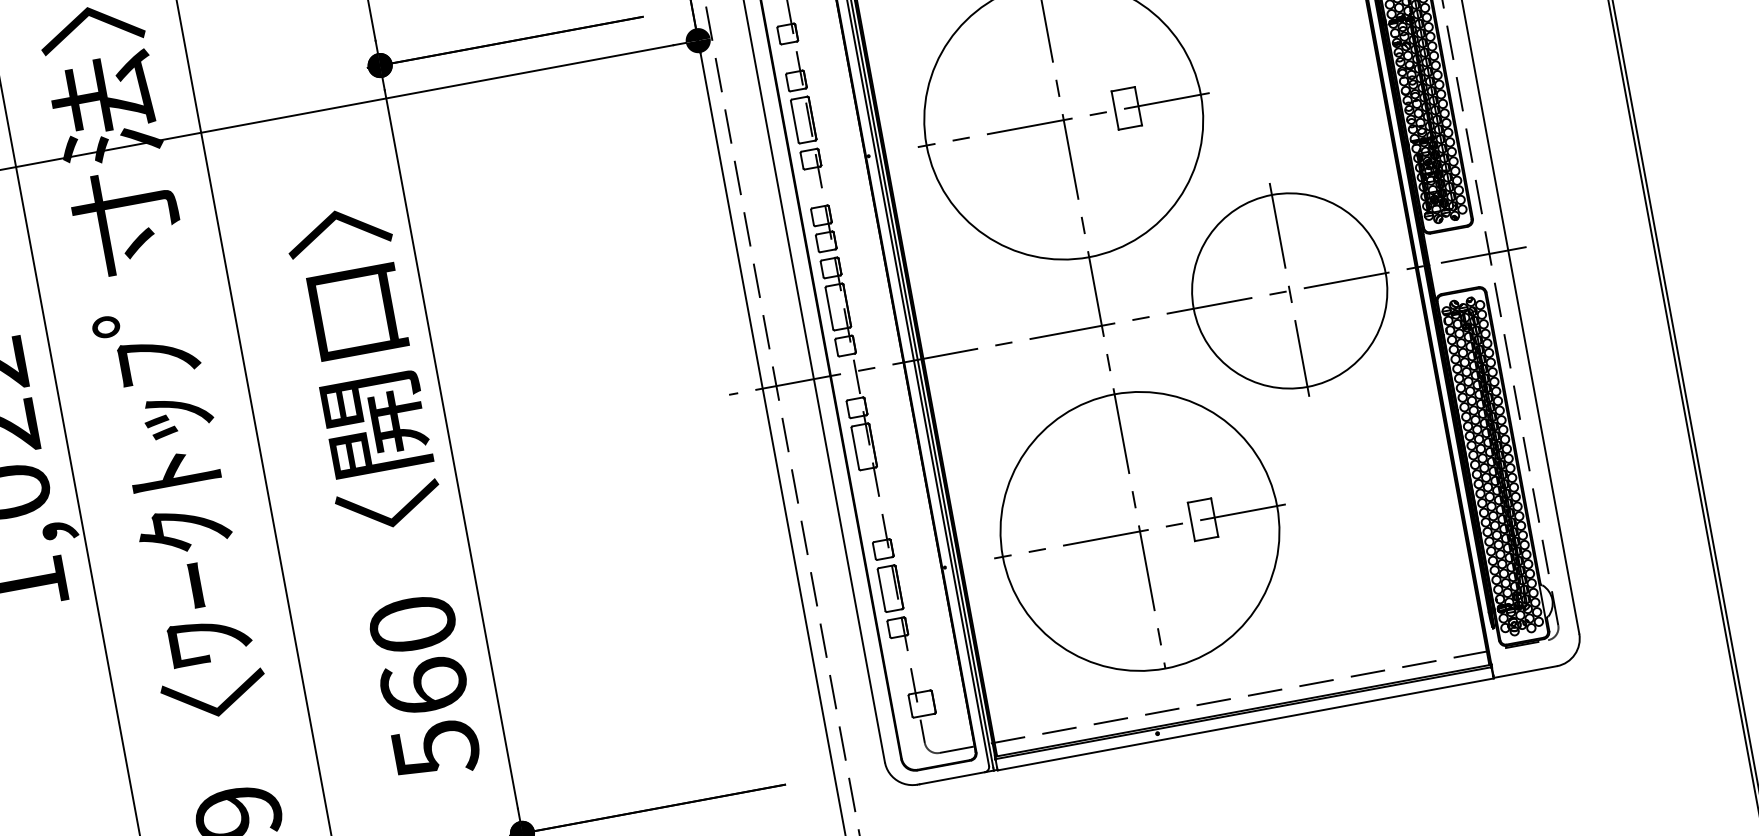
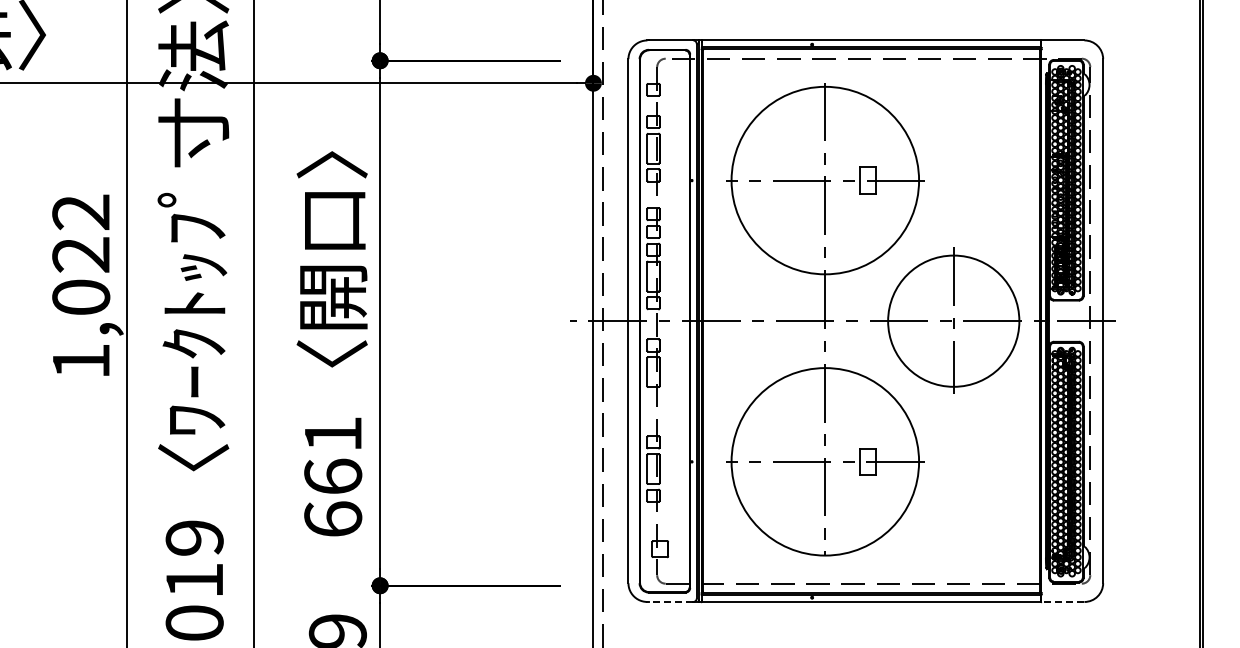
line: (1524, 671) -> (1062, 601), solid -> dashed
text: (424, 687) -> (333, 477), 560 -> 661
line: (951, 777) -> (670, 601), solid -> dashed

